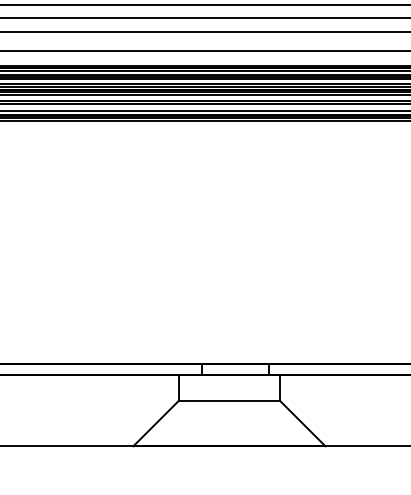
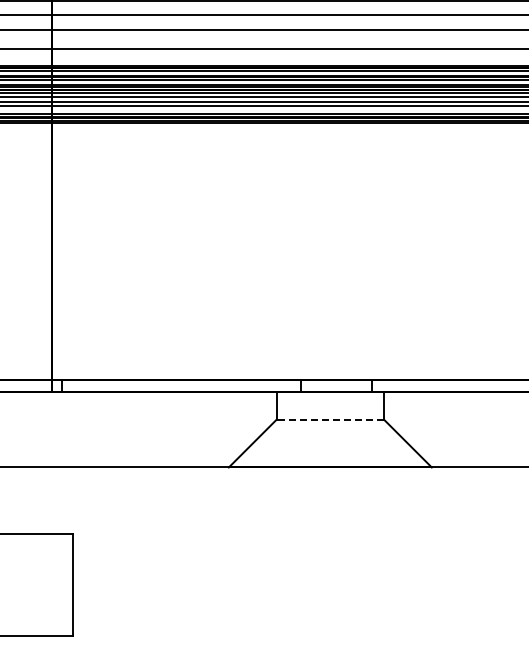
line: (229, 400) -> (330, 419), solid -> dashed

